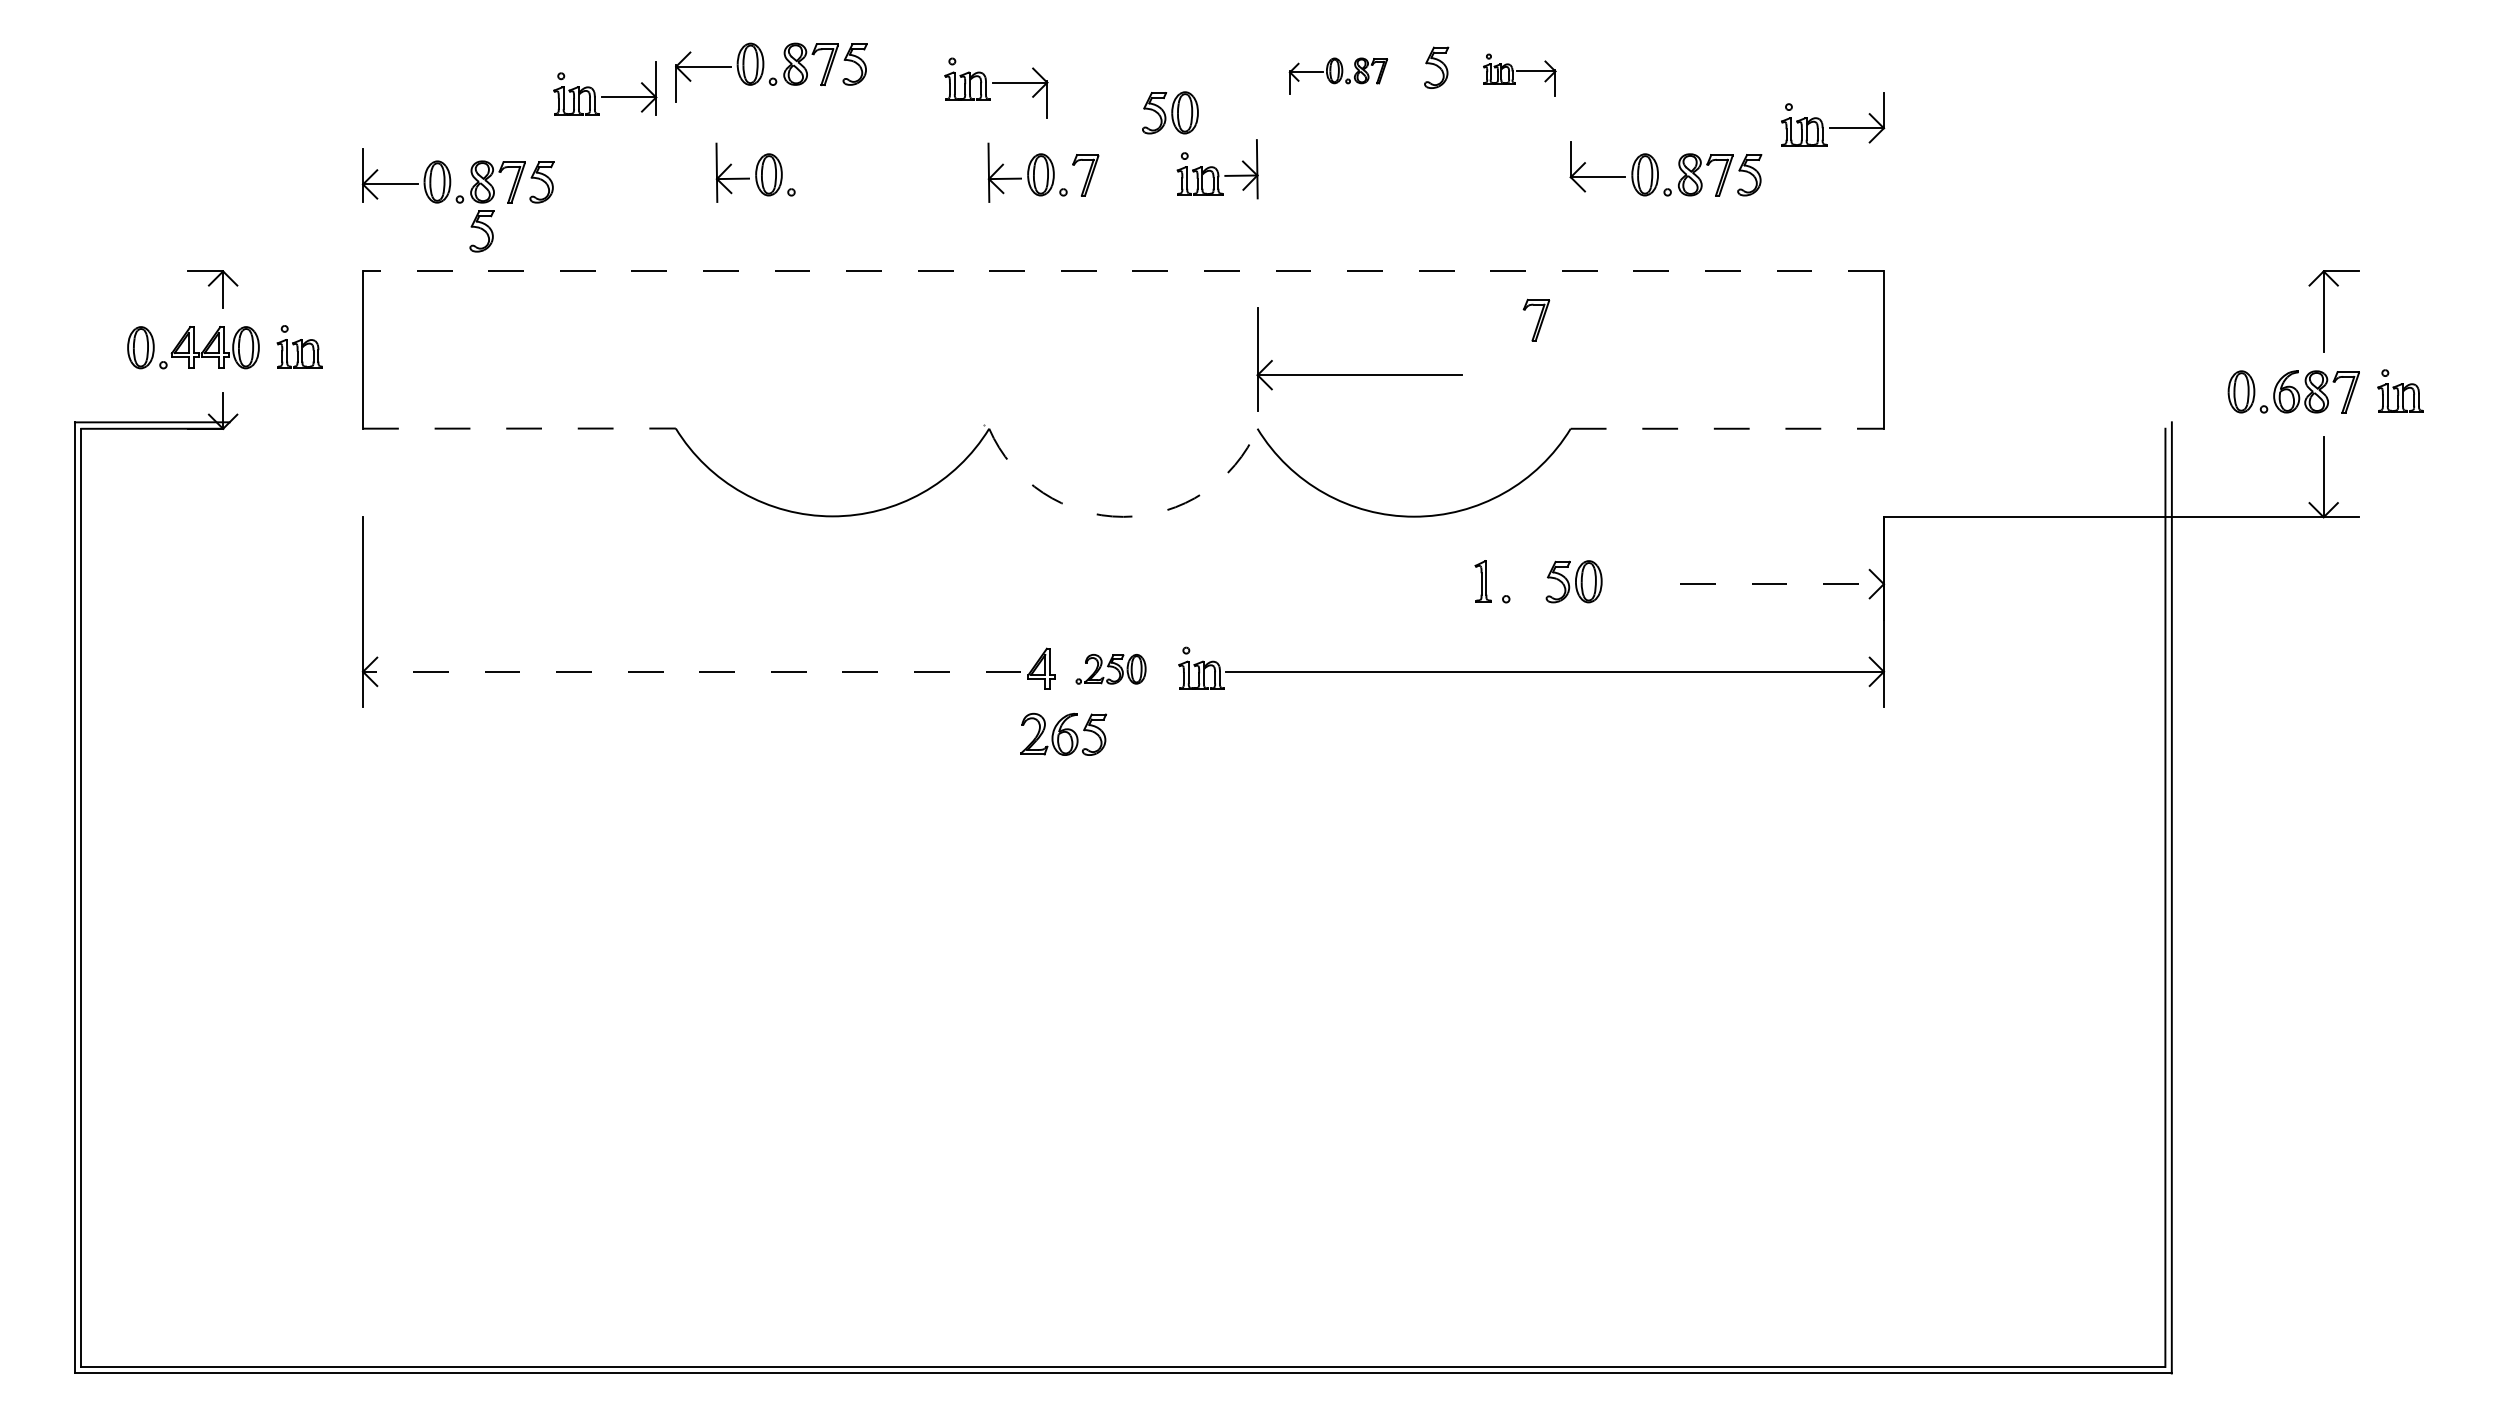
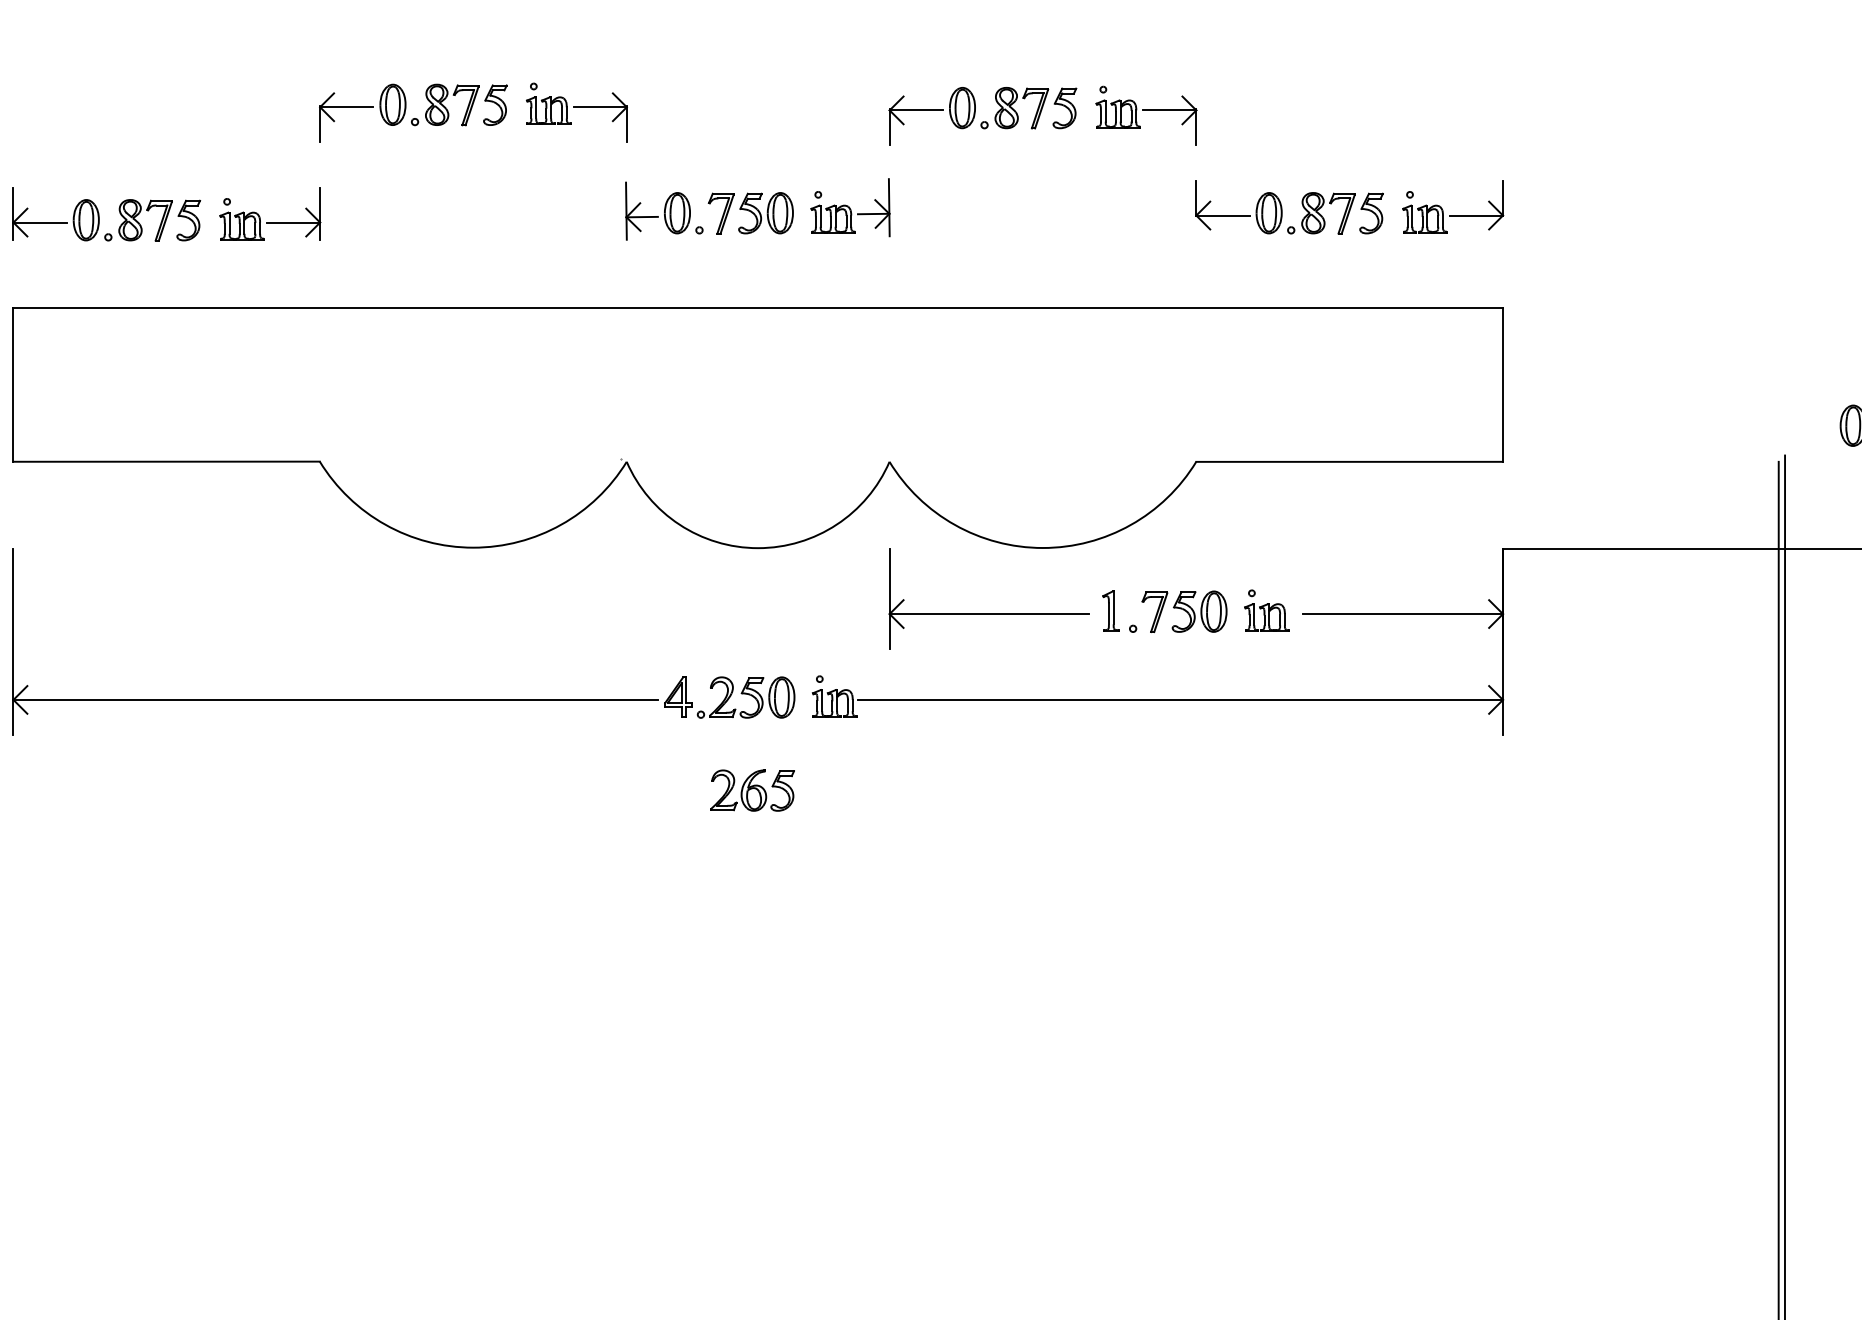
part: (1519, 74) -> (1146, 114), size x1.43
part: (1338, 75) -> (968, 115), size x1.67
part: (996, 87) -> (577, 111), moved
part: (605, 96) -> (270, 221), moved
part: (1170, 112) -> (766, 212), moved
part: (1833, 127) -> (1453, 214), moved
part: (755, 172) -> (397, 210), removed
part: (481, 231) -> (129, 268), removed
line: (1123, 271) -> (758, 307), dashed -> solid
part: (1536, 319) -> (1154, 611), moved
part: (1359, 374) -> (989, 613), moved
line: (519, 428) -> (166, 461), dashed -> solid
line: (1727, 428) -> (1349, 461), dashed -> solid
arc: (1123, 516) -> (758, 547), dashed -> solid
part: (1642, 580) -> (1266, 610), added
line: (1781, 584) -> (1402, 614), dashed -> solid
part: (1110, 668) -> (745, 696), size x1.43
line: (691, 671) -> (335, 699), dashed -> solid
part: (1063, 733) -> (752, 789), moved

